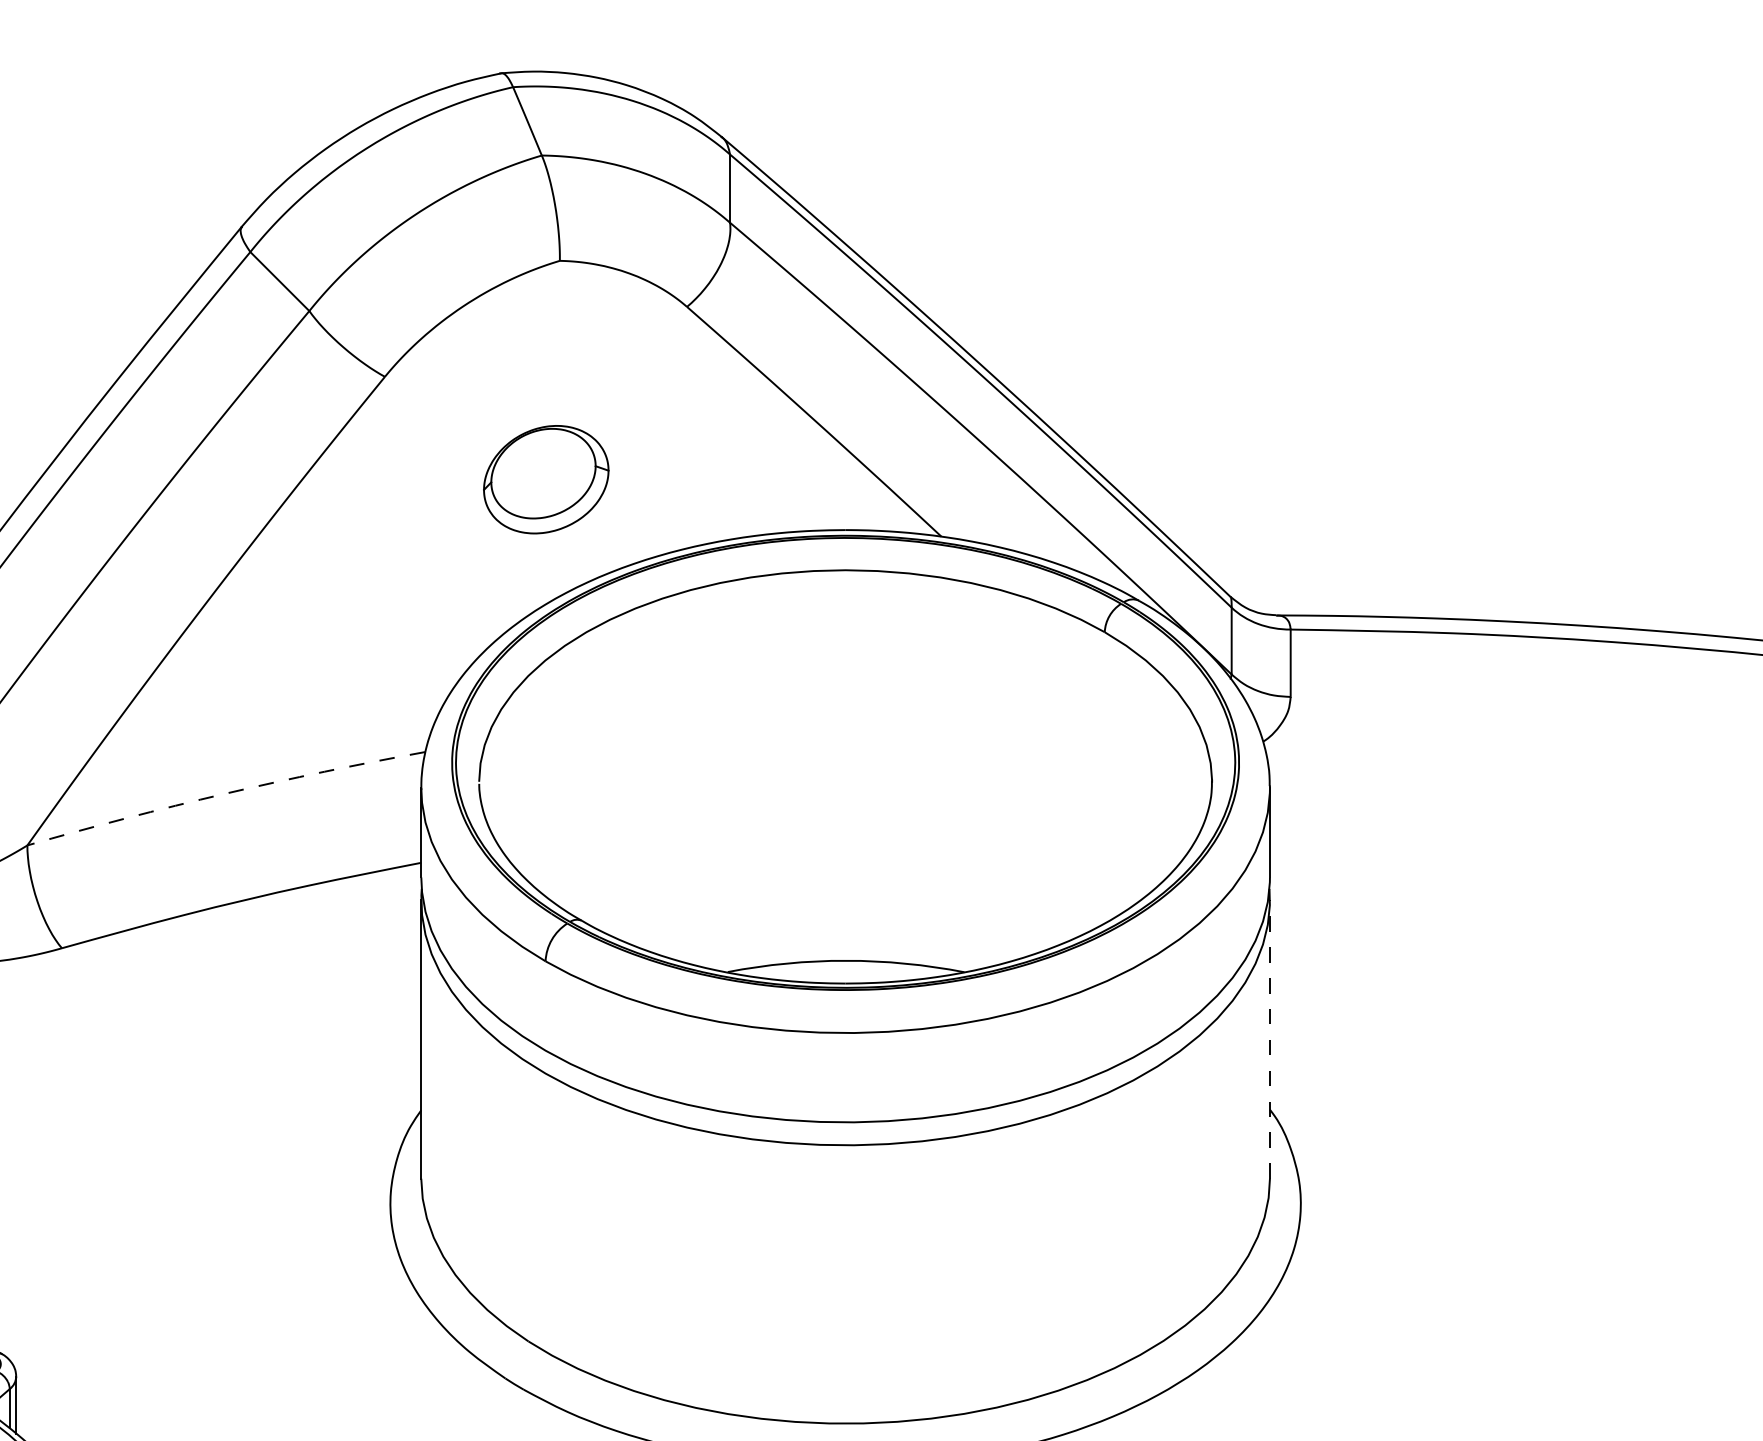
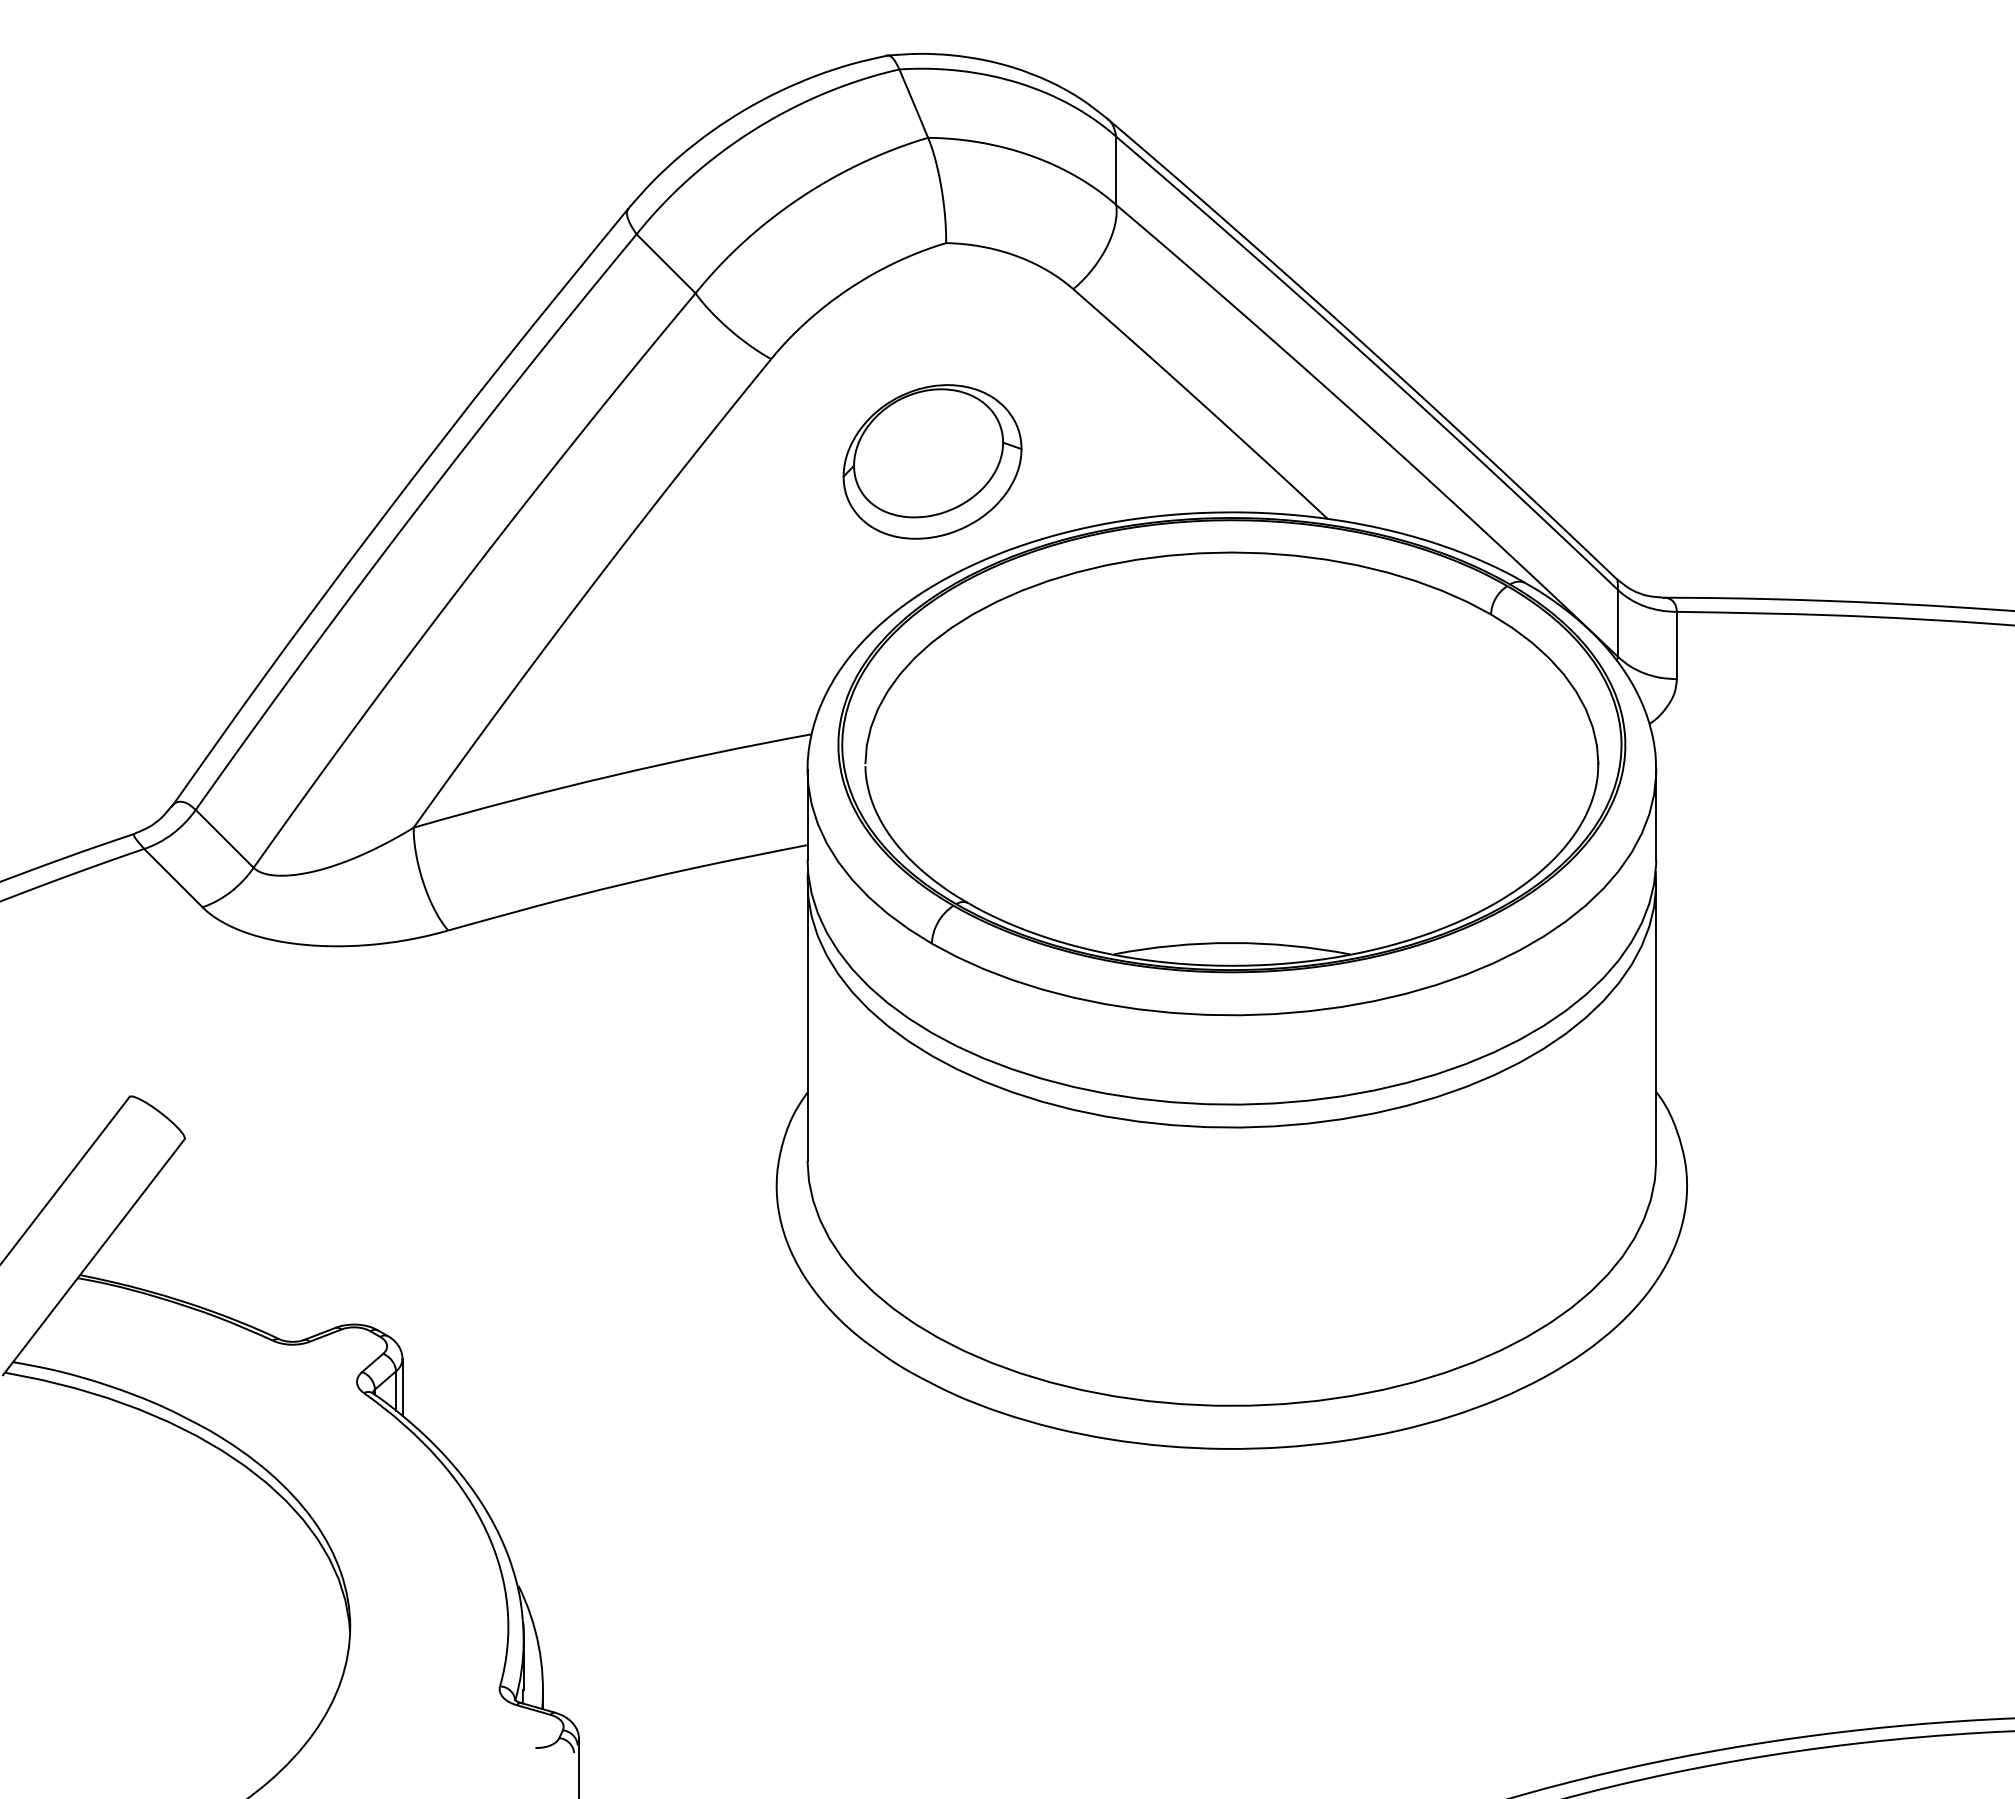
part: (546, 479) -> (932, 461), size x1.43
arc: (225, 794) -> (611, 776), dashed -> solid
line: (1270, 1039) -> (1656, 1021), dashed -> solid

